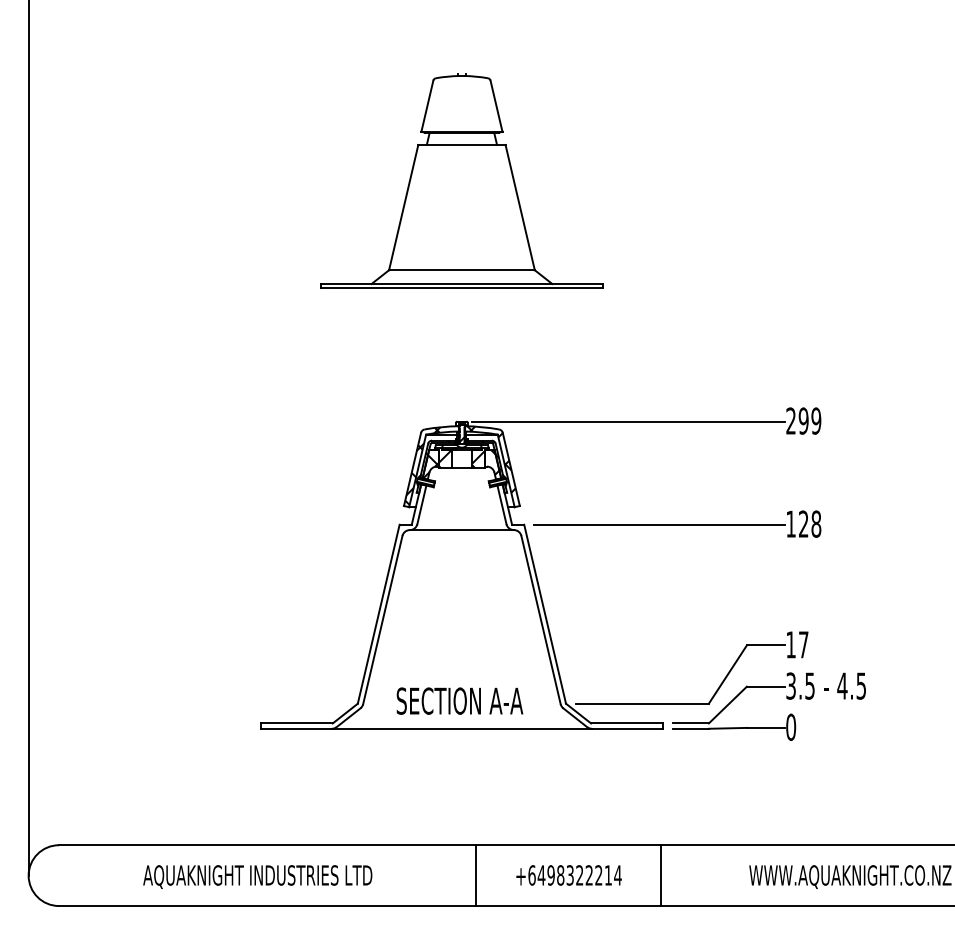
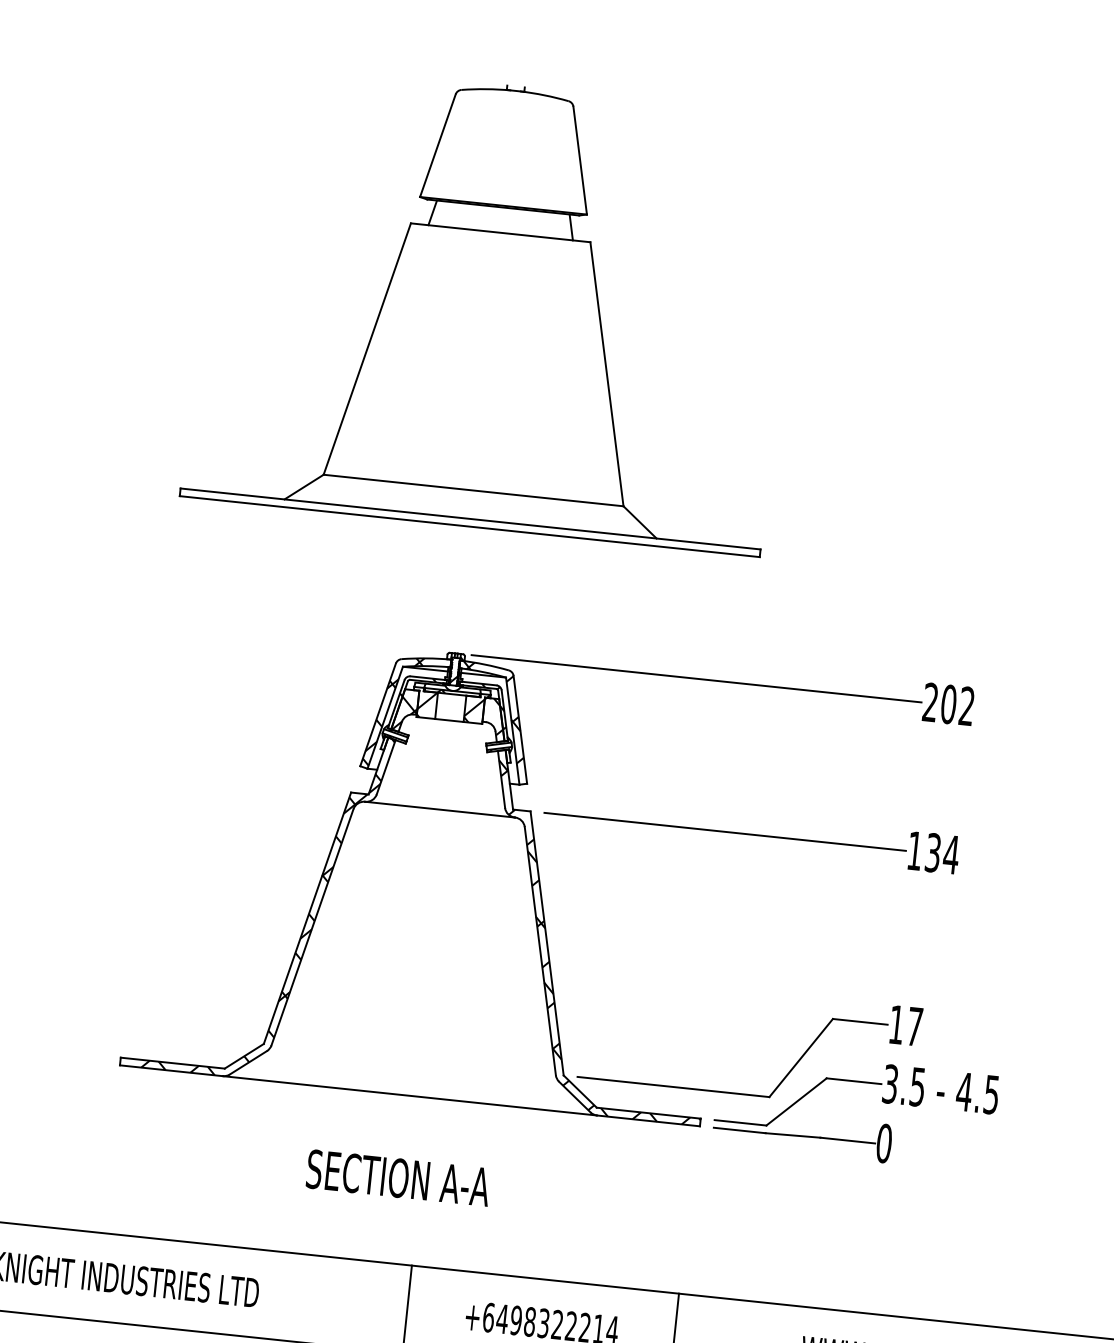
part: (461, 180) -> (492, 306), size x1.43
text: (809, 420) -> (957, 704), 299 -> 202
text: (810, 523) -> (943, 852), 128 -> 134
hatch: (350, 606) -> (267, 902), added
hatch: (580, 609) -> (598, 941), added
text: (459, 700) -> (397, 1177), moved

